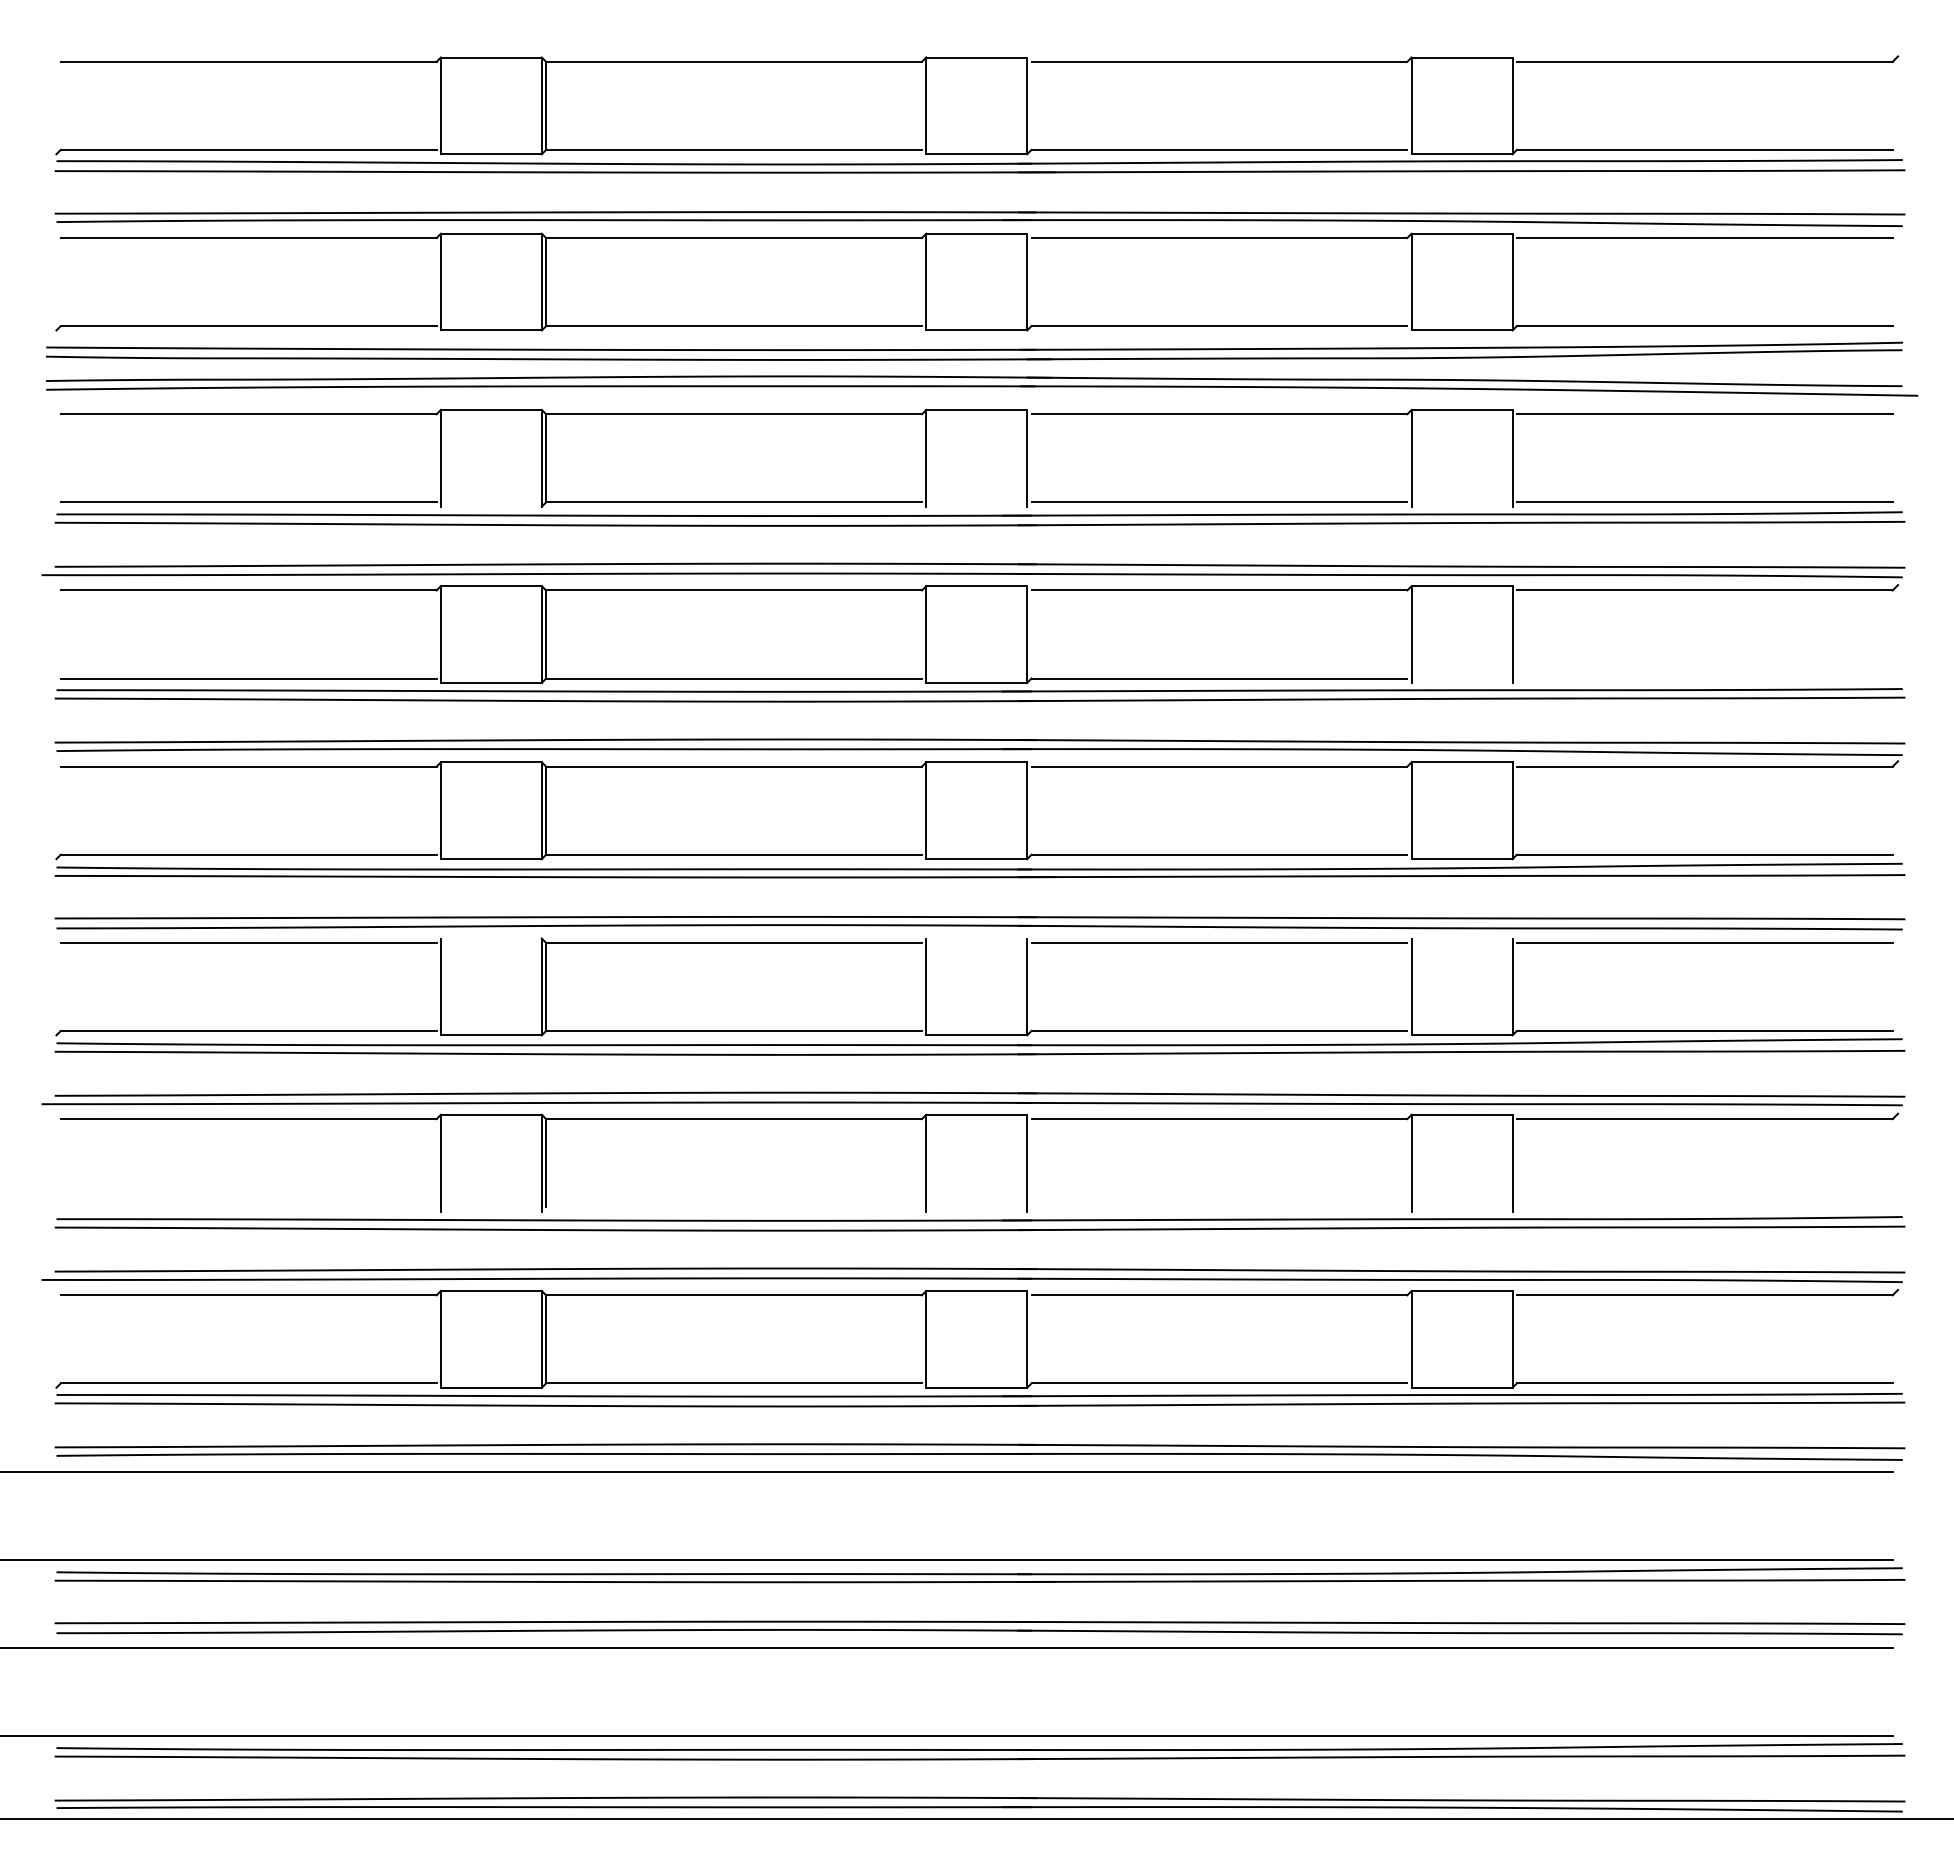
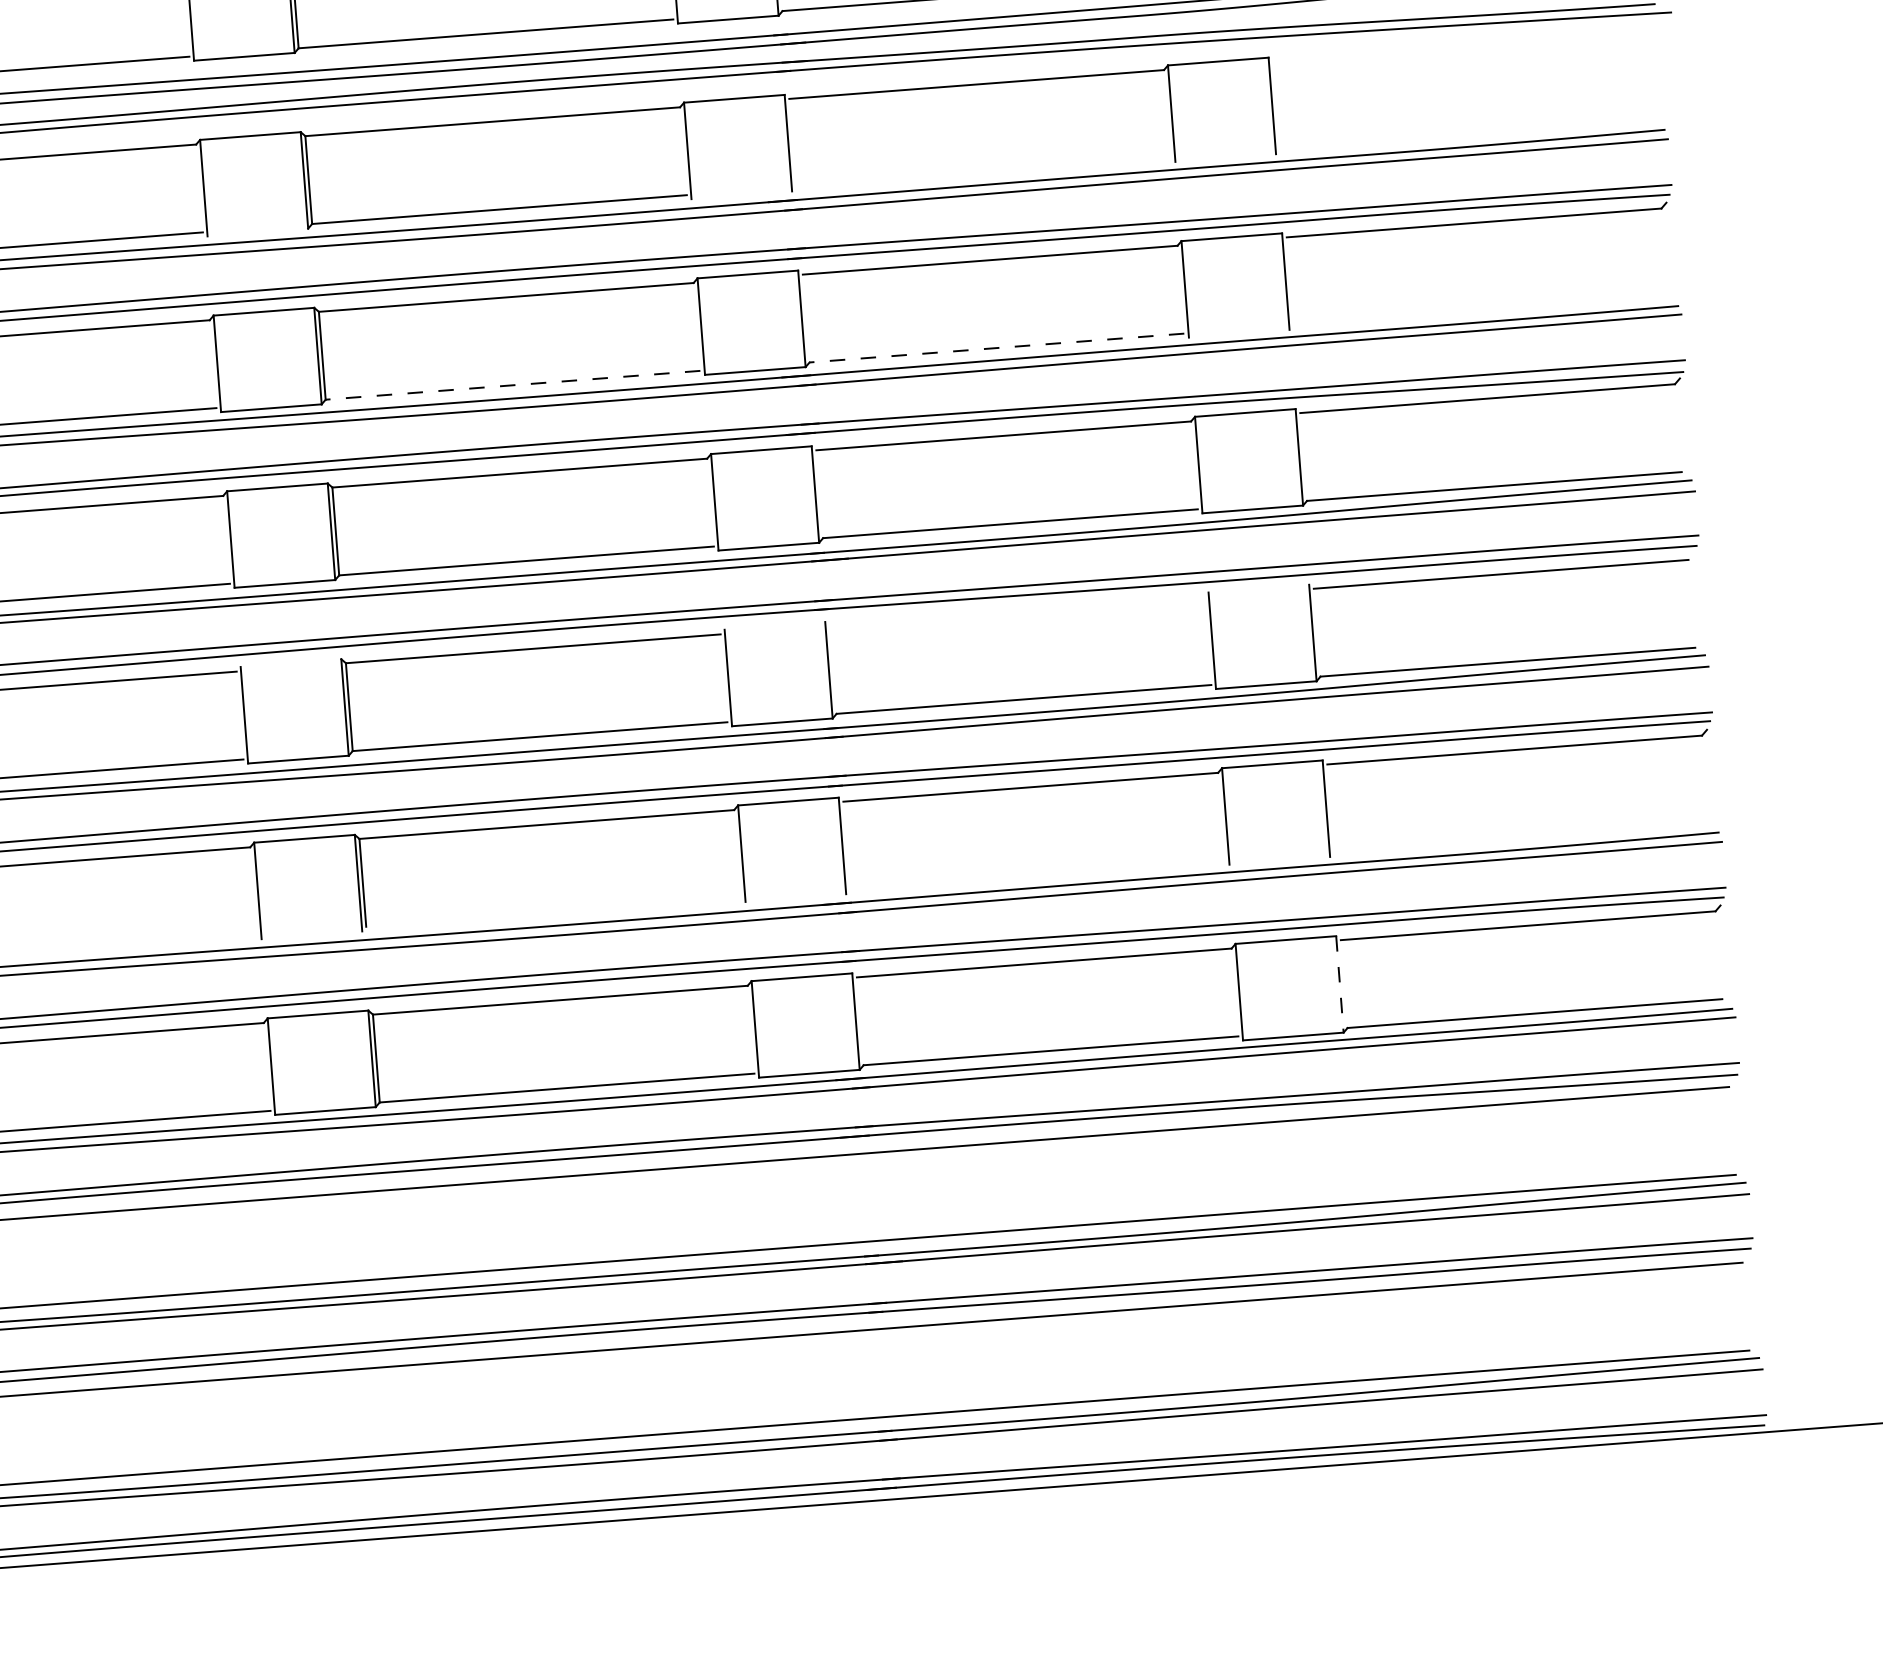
line: (1704, 414) -> (1460, 47), removed
line: (1219, 502) -> (983, 172), removed
line: (1704, 502) -> (1467, 135), removed
line: (734, 678) -> (513, 385), solid -> dashed
line: (1219, 678) -> (997, 347), solid -> dashed
line: (1219, 942) -> (1017, 611), removed
line: (1512, 1339) -> (1339, 984), solid -> dashed

